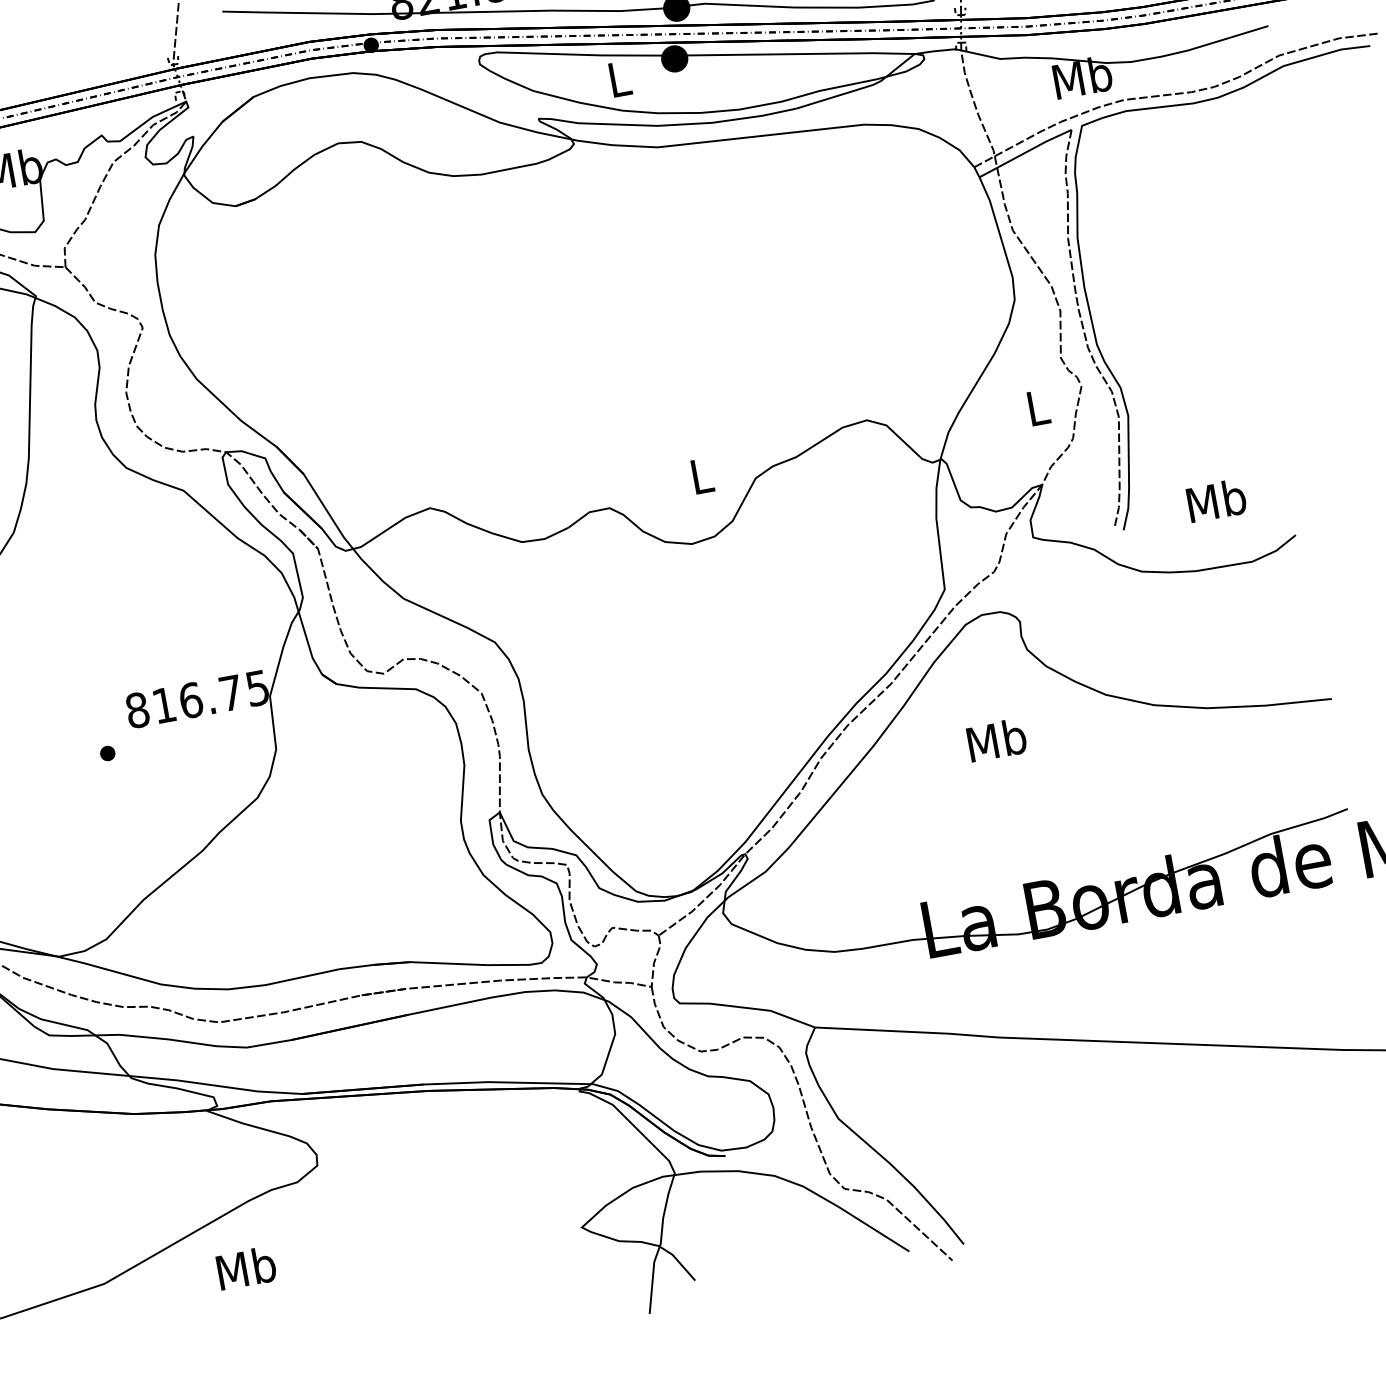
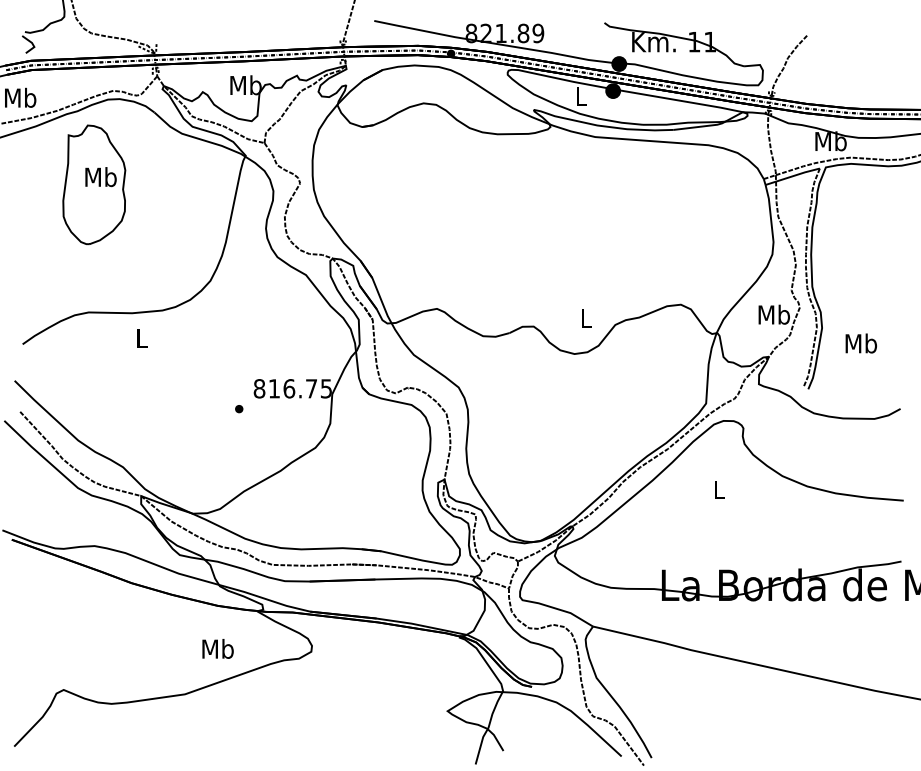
text: (1036, 407) -> (773, 314), L -> Mb
text: (1215, 500) -> (860, 343), moved
text: (997, 739) -> (719, 489), Mb -> L
text: (245, 1267) -> (217, 648), moved

